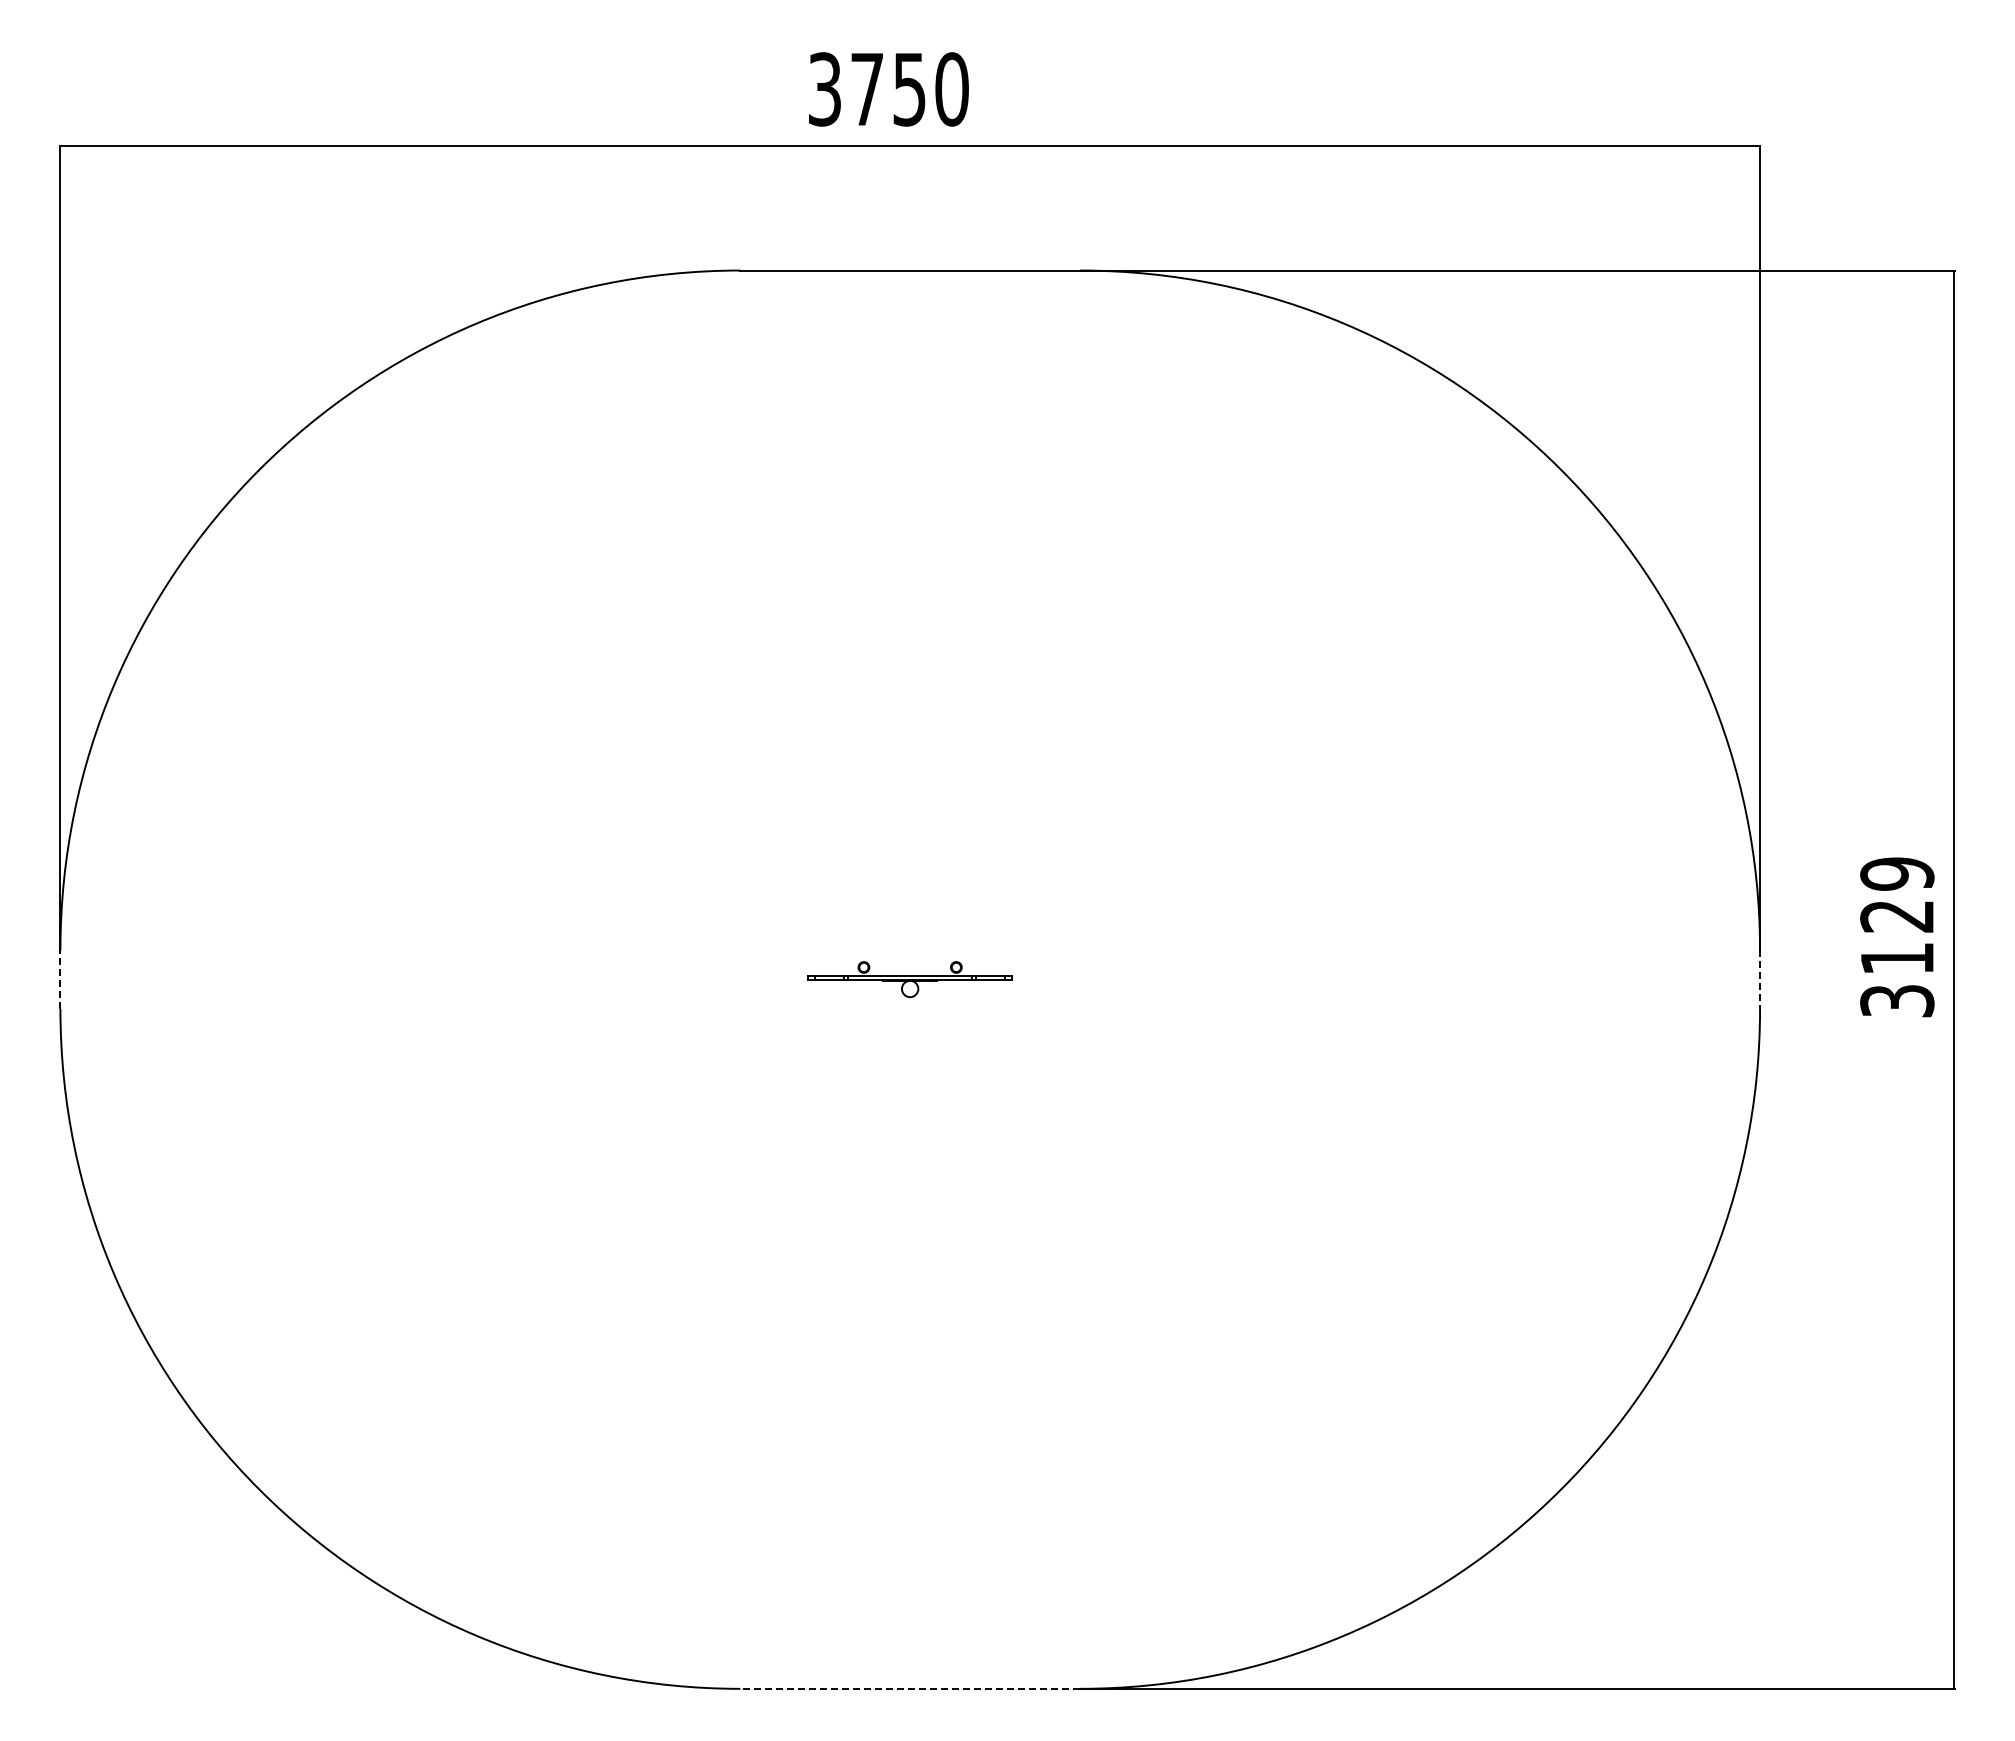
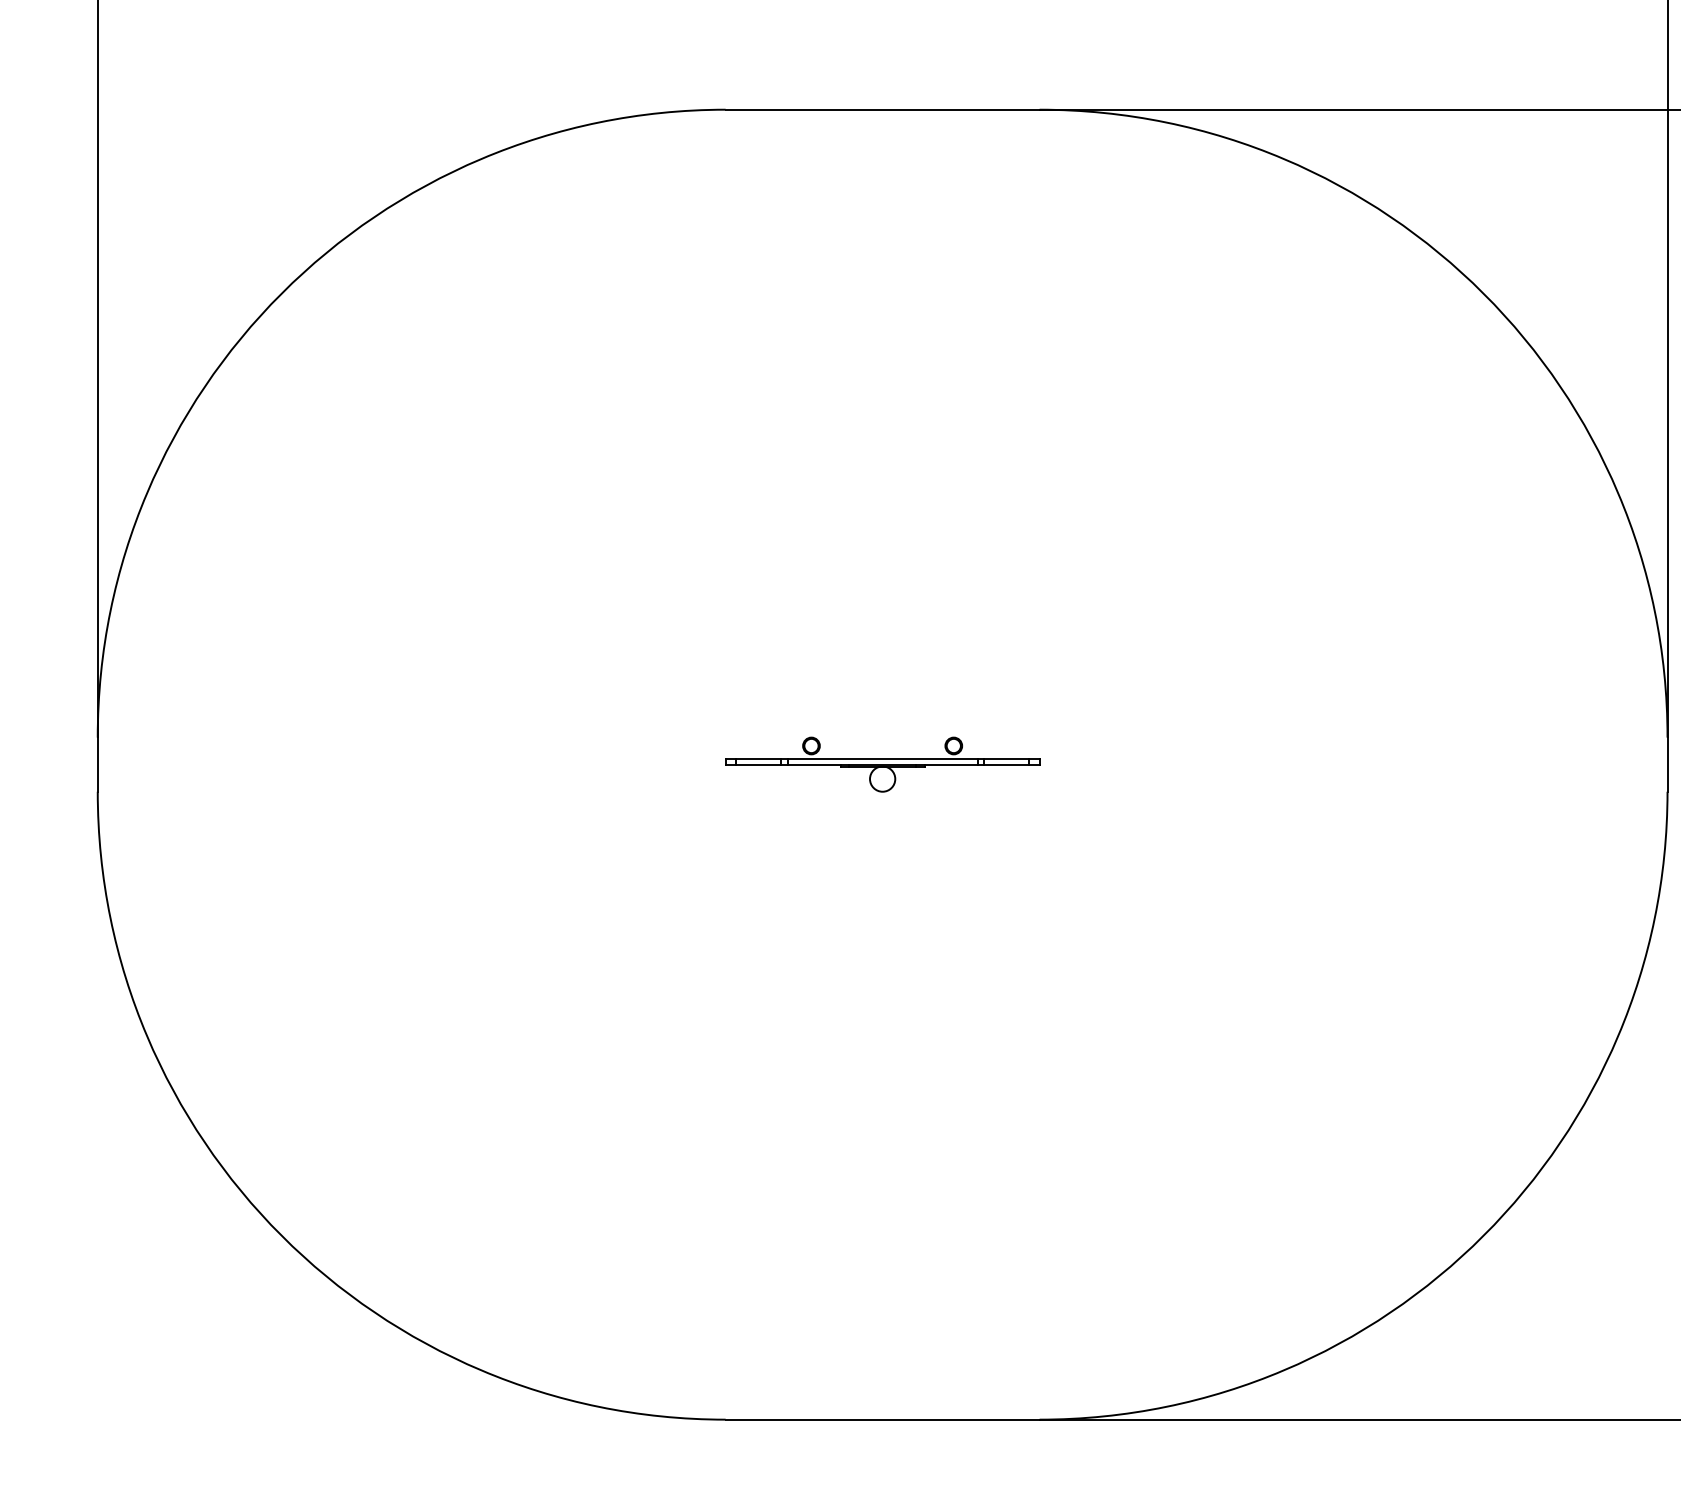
line: (60, 979) -> (97, 764), dashed -> solid
part: (909, 979) -> (881, 764), size x1.67
line: (1760, 980) -> (1667, 765), dashed -> solid
line: (910, 1688) -> (882, 1419), dashed -> solid

